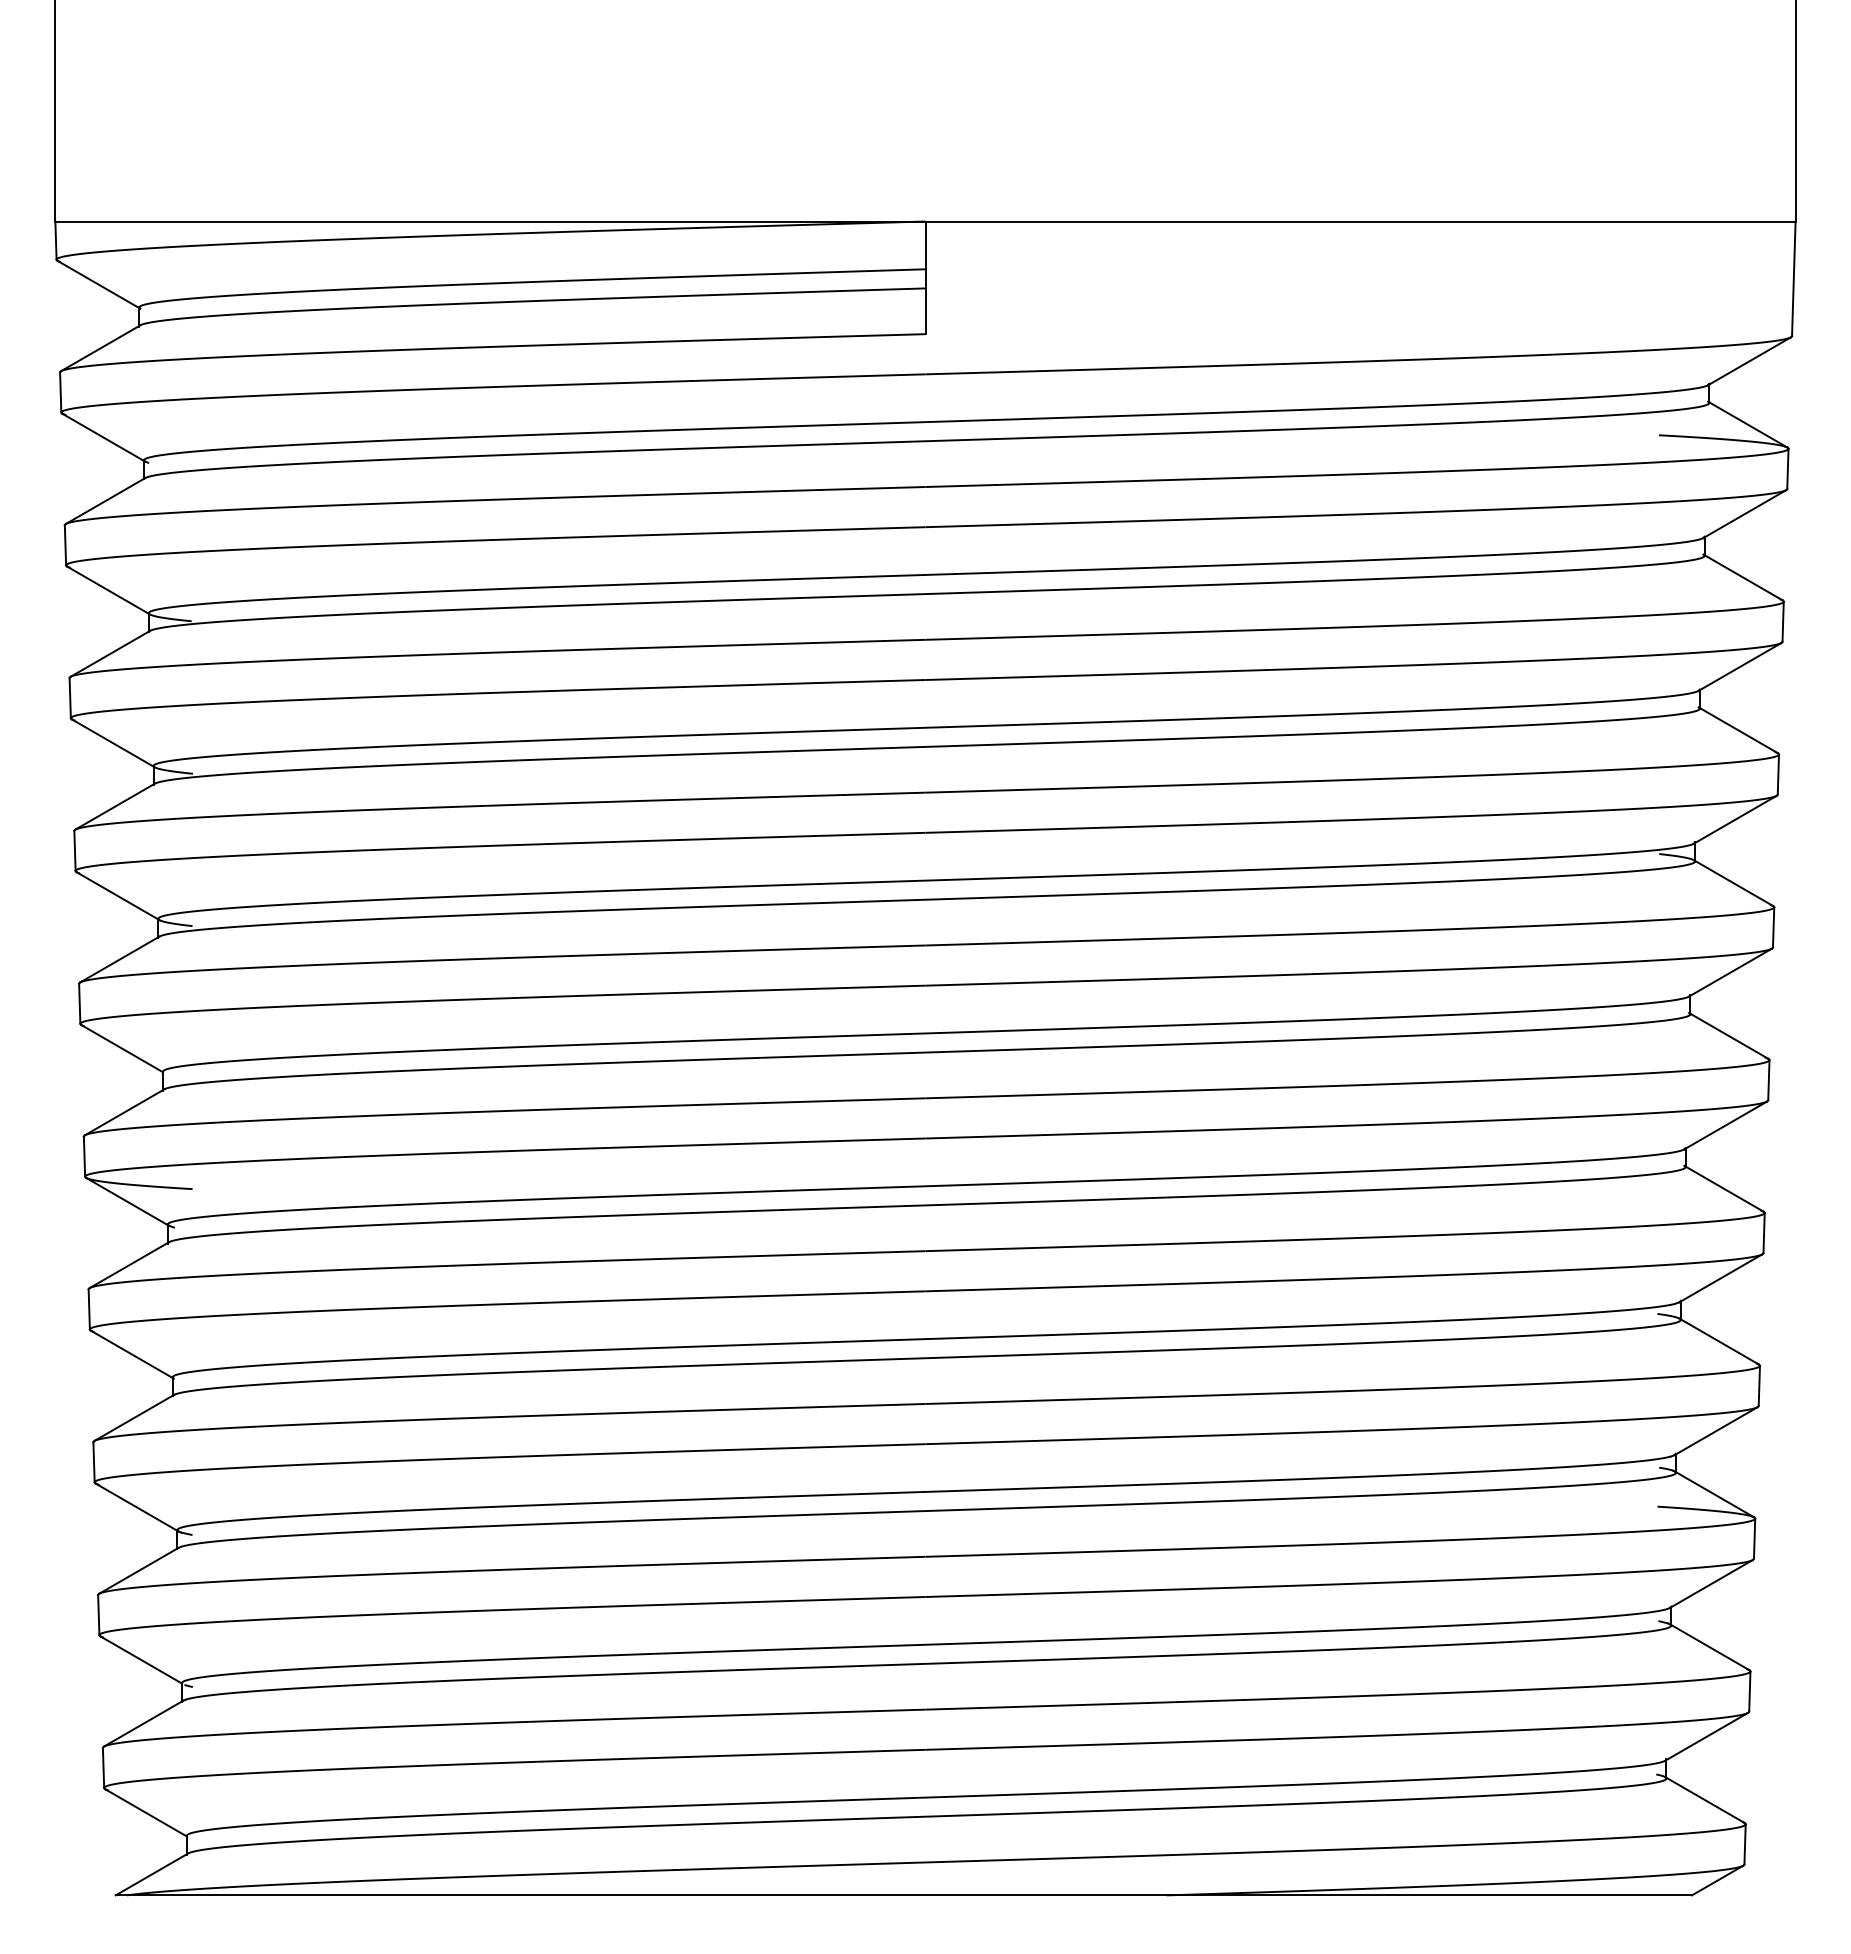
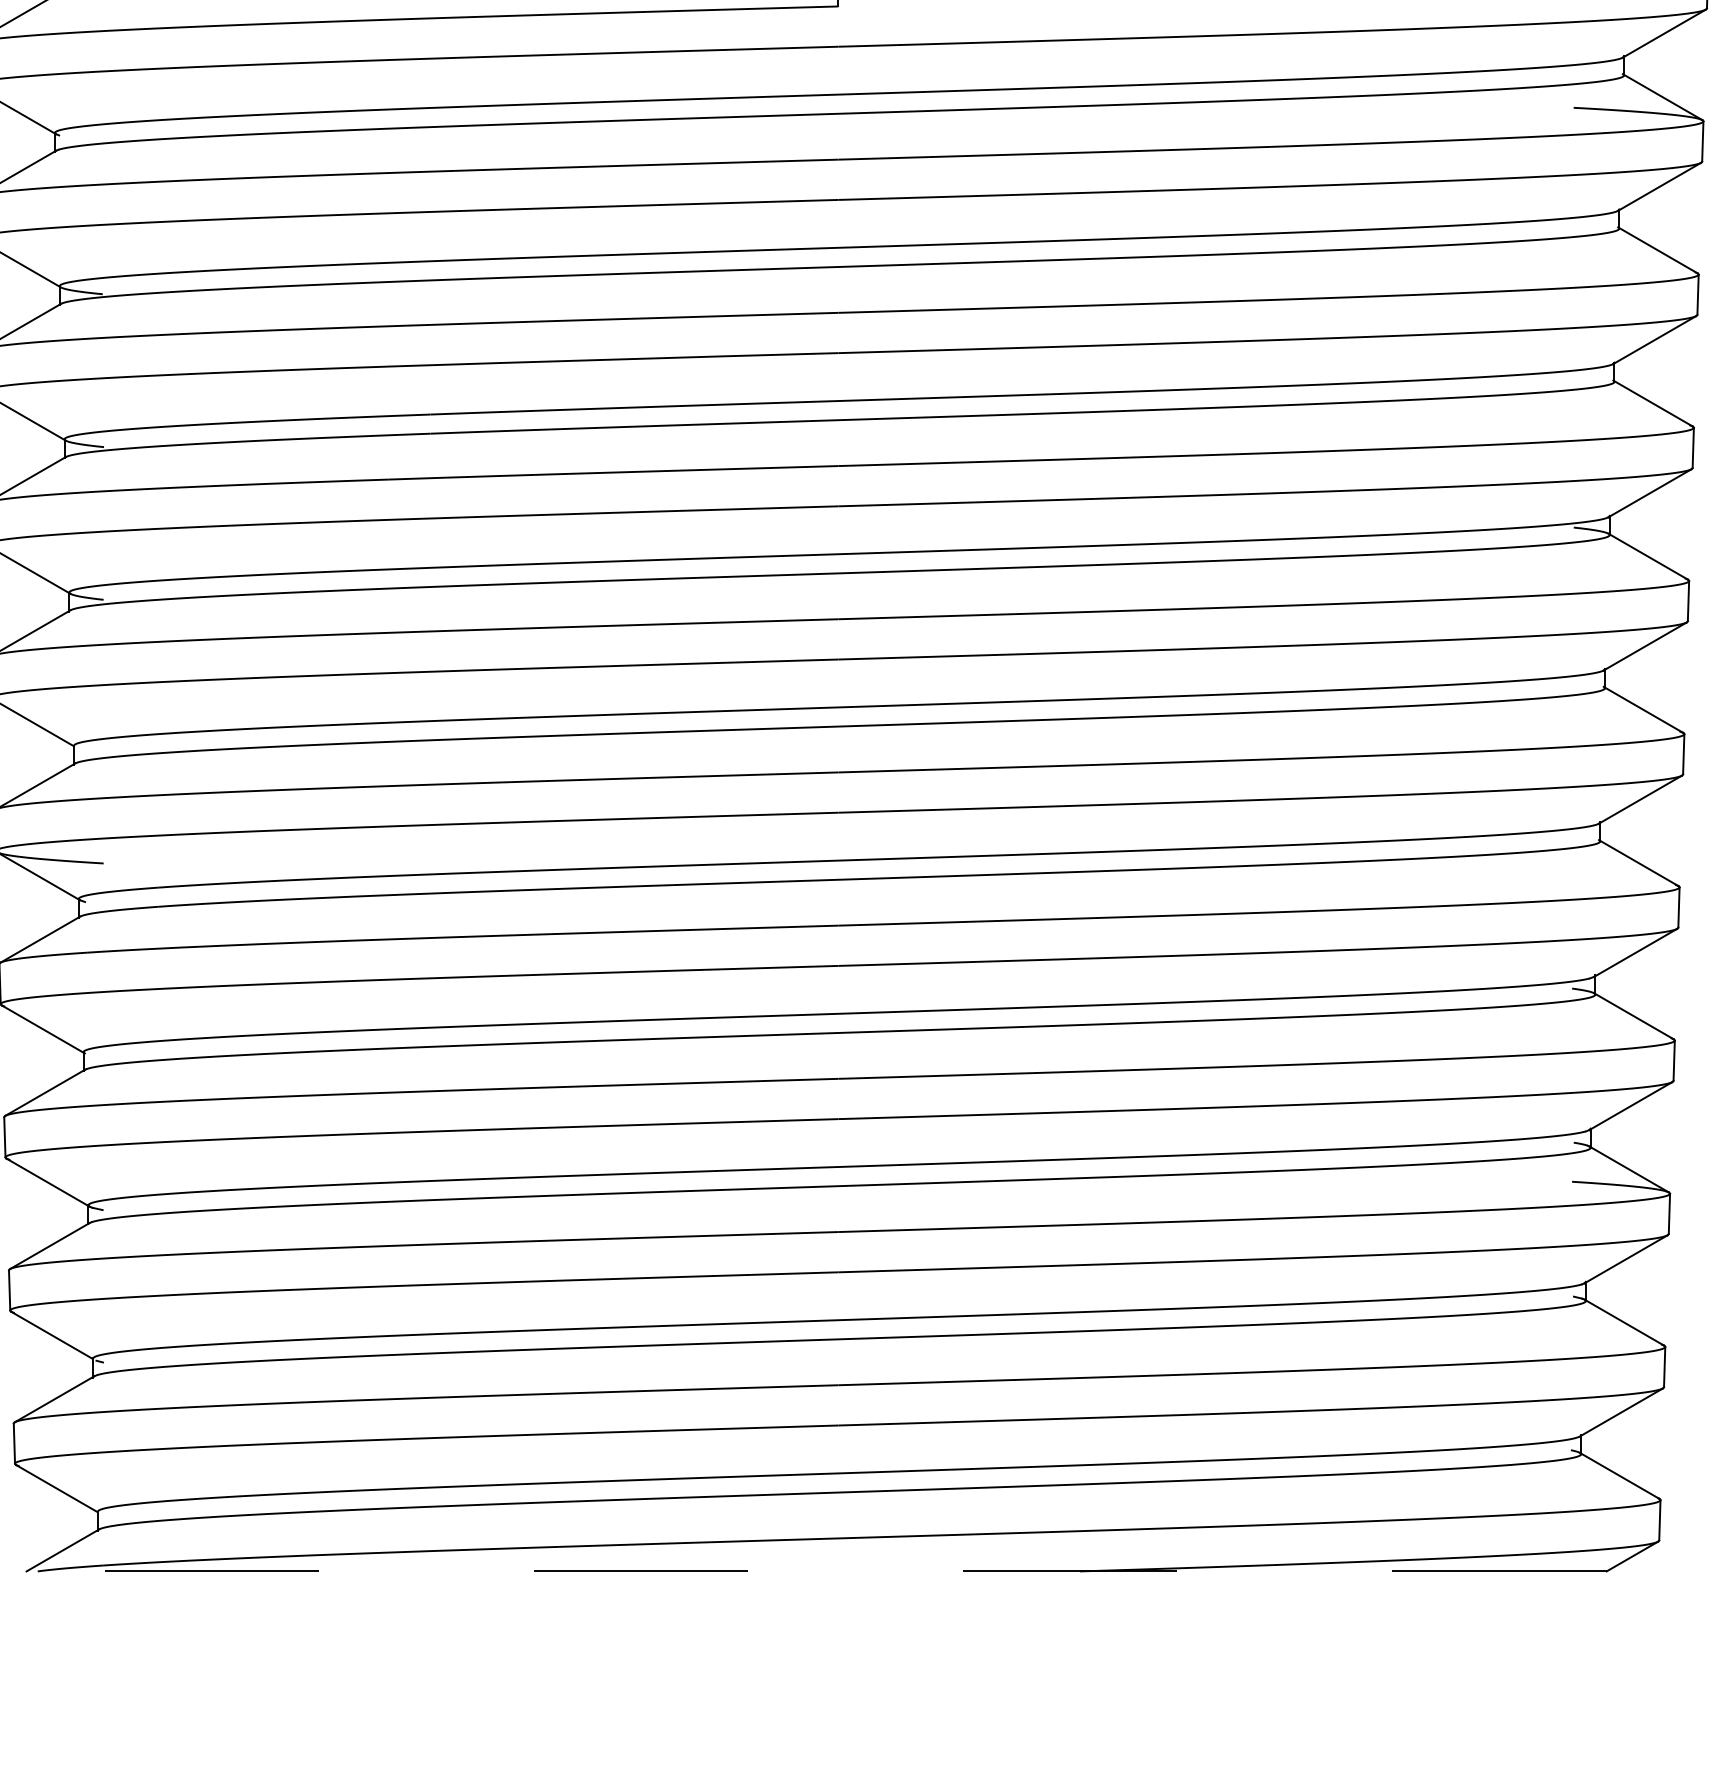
line: (903, 1895) -> (816, 1571), solid -> dashed

